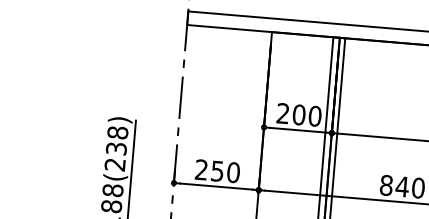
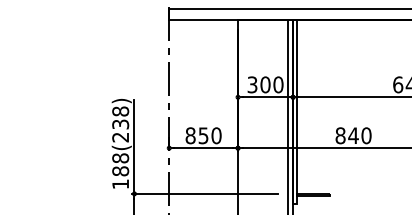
text: (283, 113) -> (252, 84), 200 -> 300
text: (201, 169) -> (190, 135), 250 -> 850

